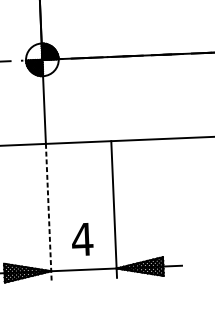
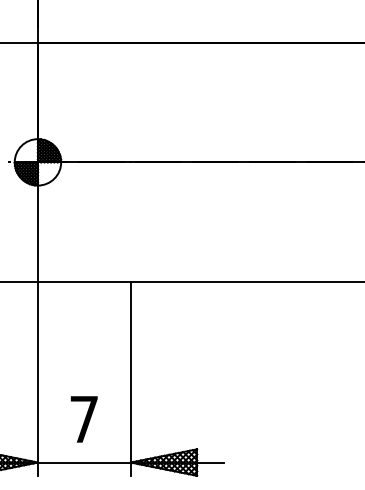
line: (48, 212) -> (37, 379), dashed -> solid
text: (82, 239) -> (84, 419), 4 -> 7

